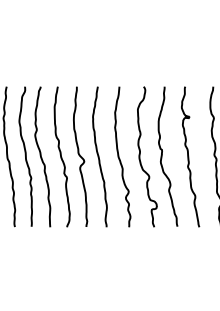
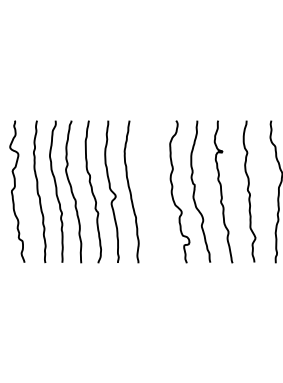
curve: (120, 158) -> (152, 193), removed

